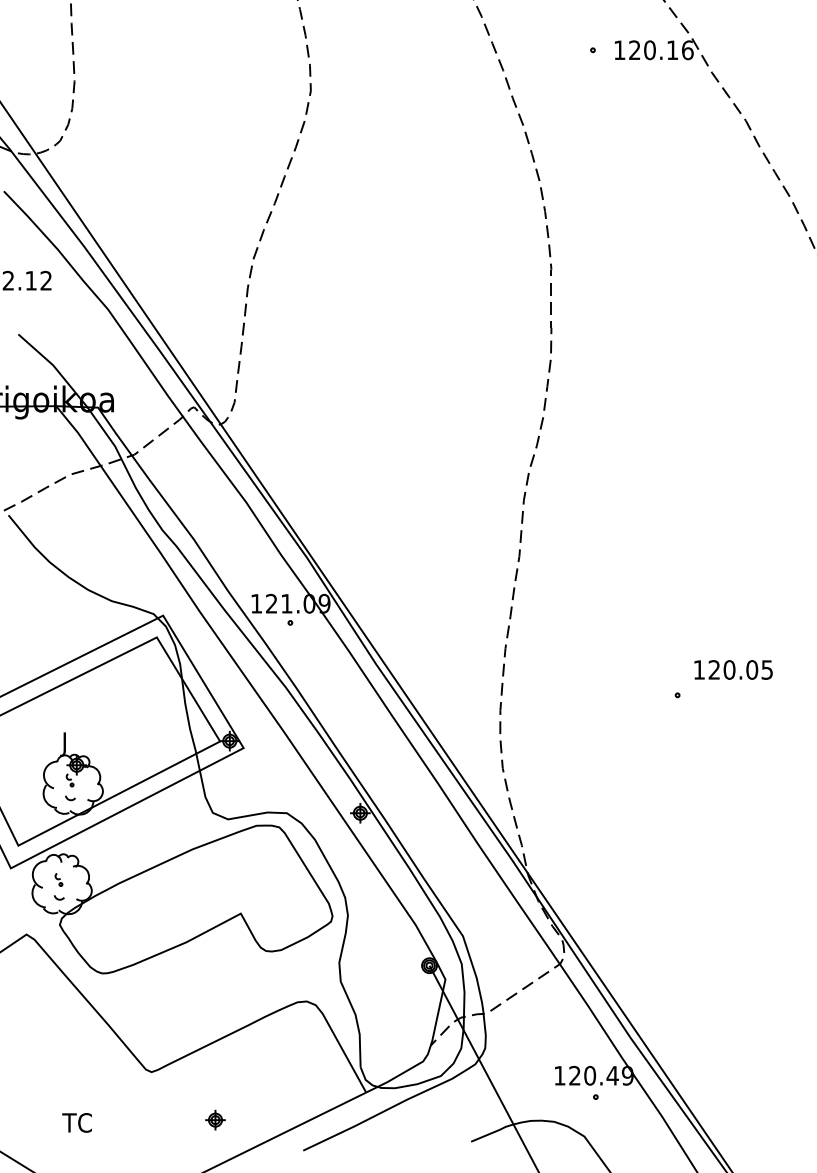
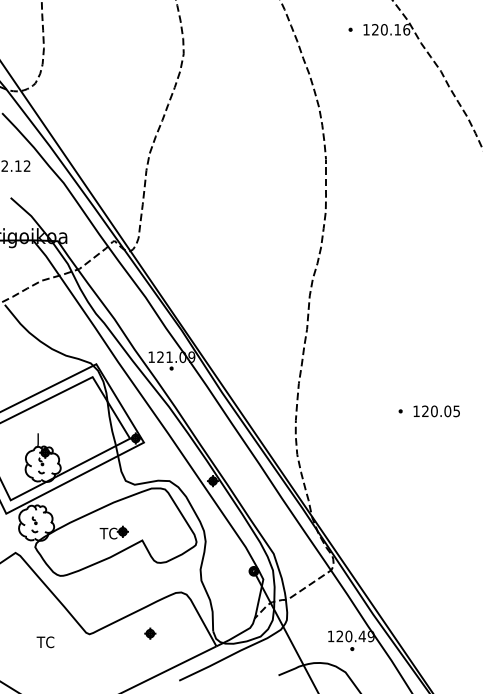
text: (733, 670) -> (436, 411), moved
part: (192, 900) -> (113, 532), added
part: (215, 1119) -> (150, 633), moved
text: (77, 1123) -> (45, 642), moved

